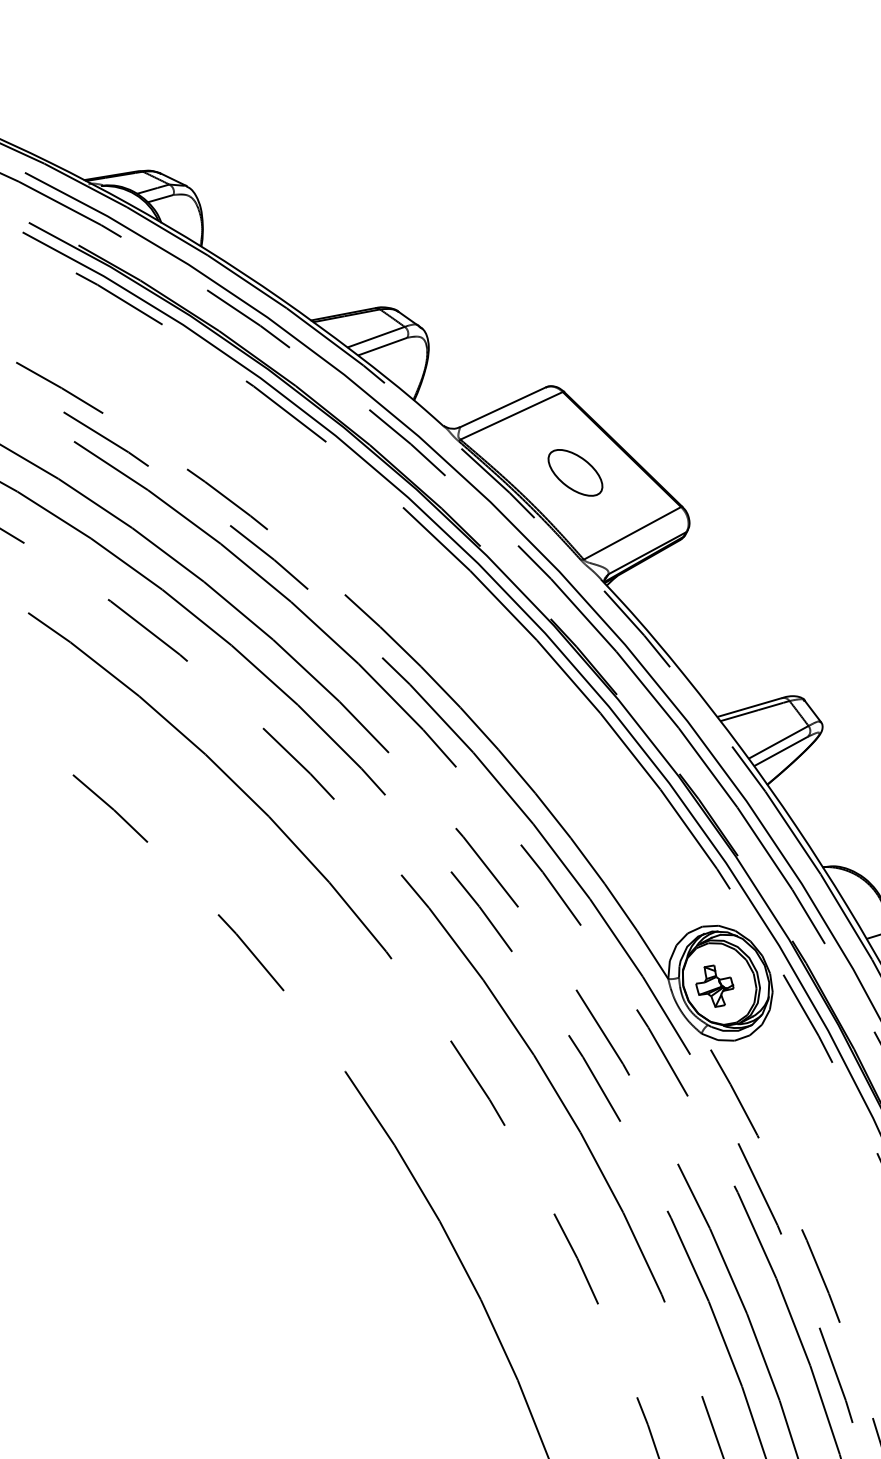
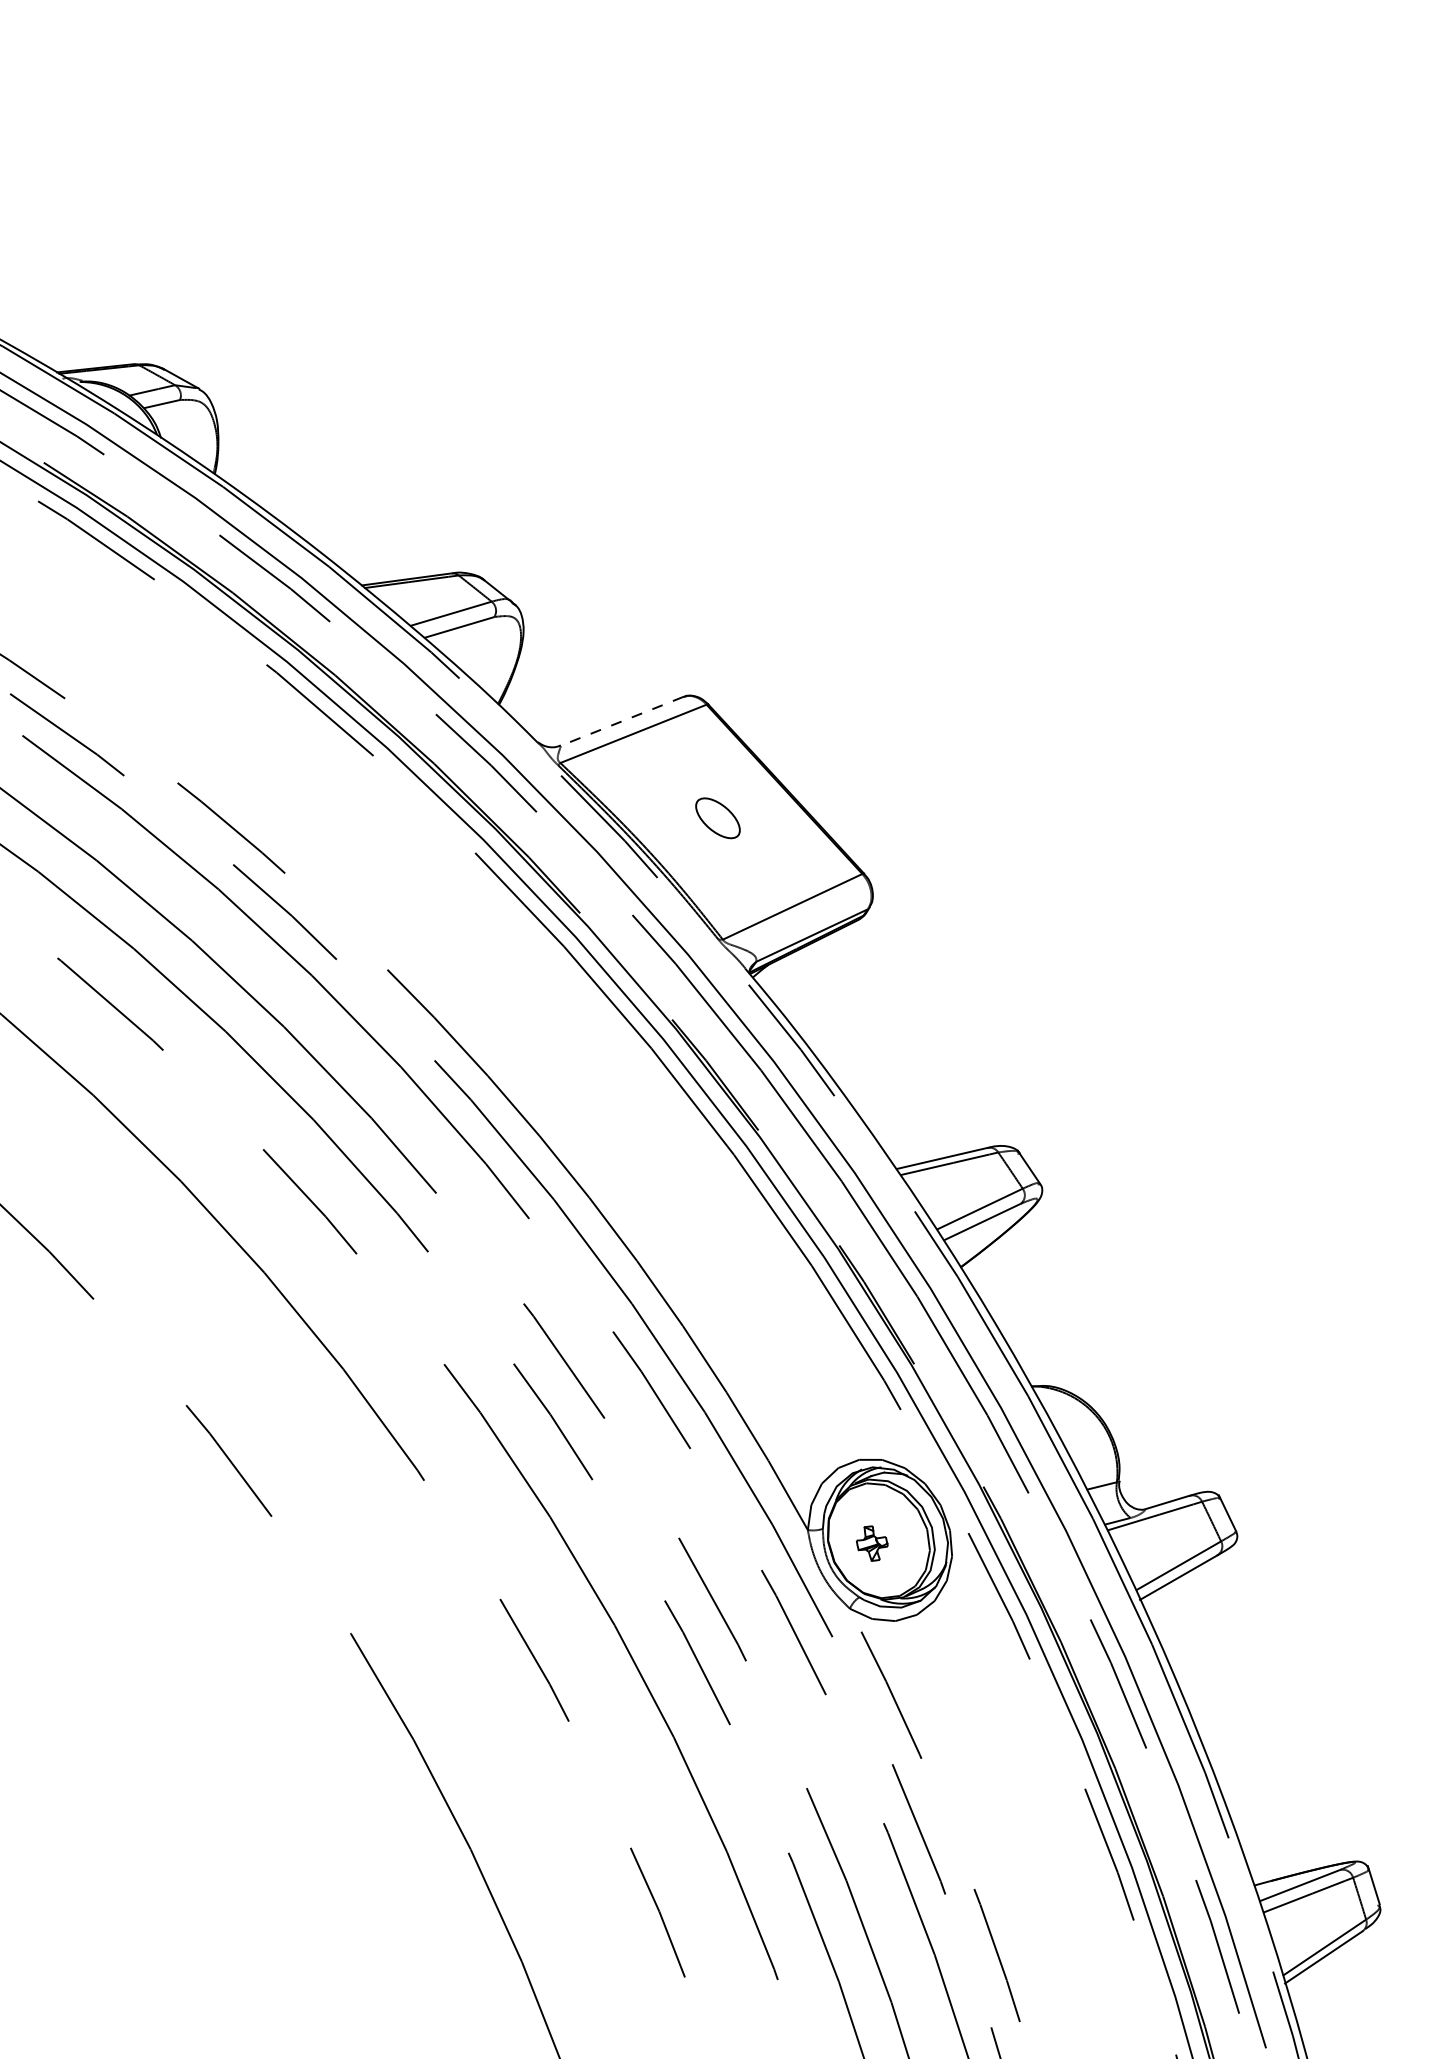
line: (503, 407) -> (622, 721), solid -> dashed
part: (575, 473) -> (717, 818), size x0.6
part: (715, 986) -> (872, 1543), size x0.6

